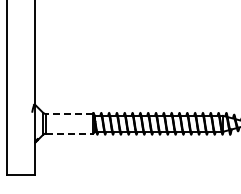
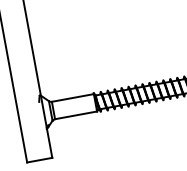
line: (69, 114) -> (72, 98), dashed -> solid
line: (69, 133) -> (75, 115), dashed -> solid

